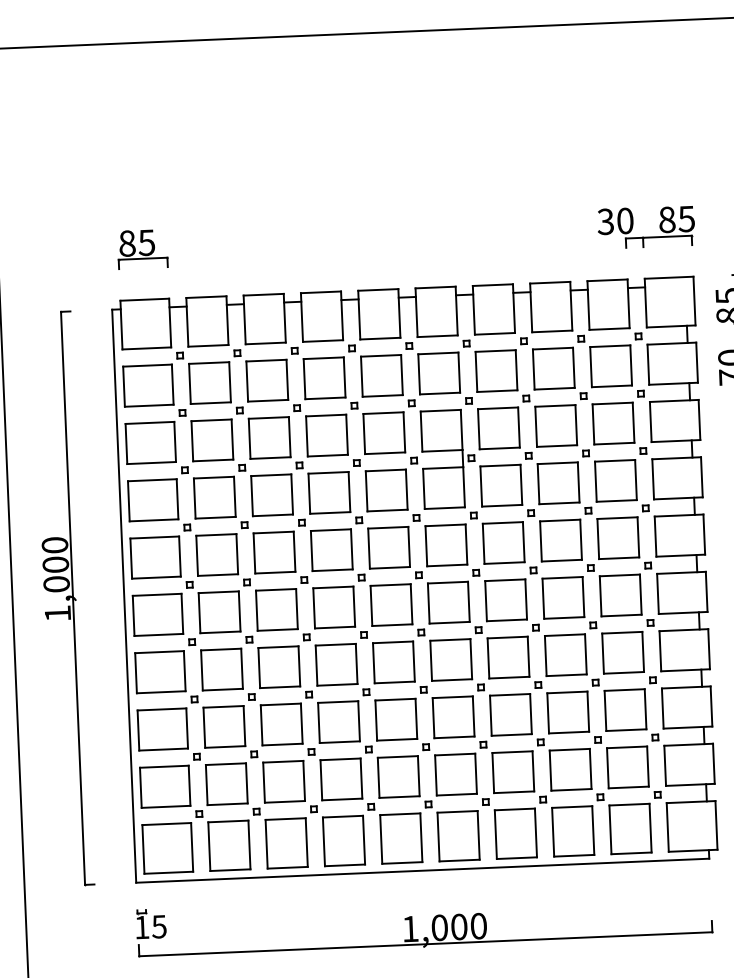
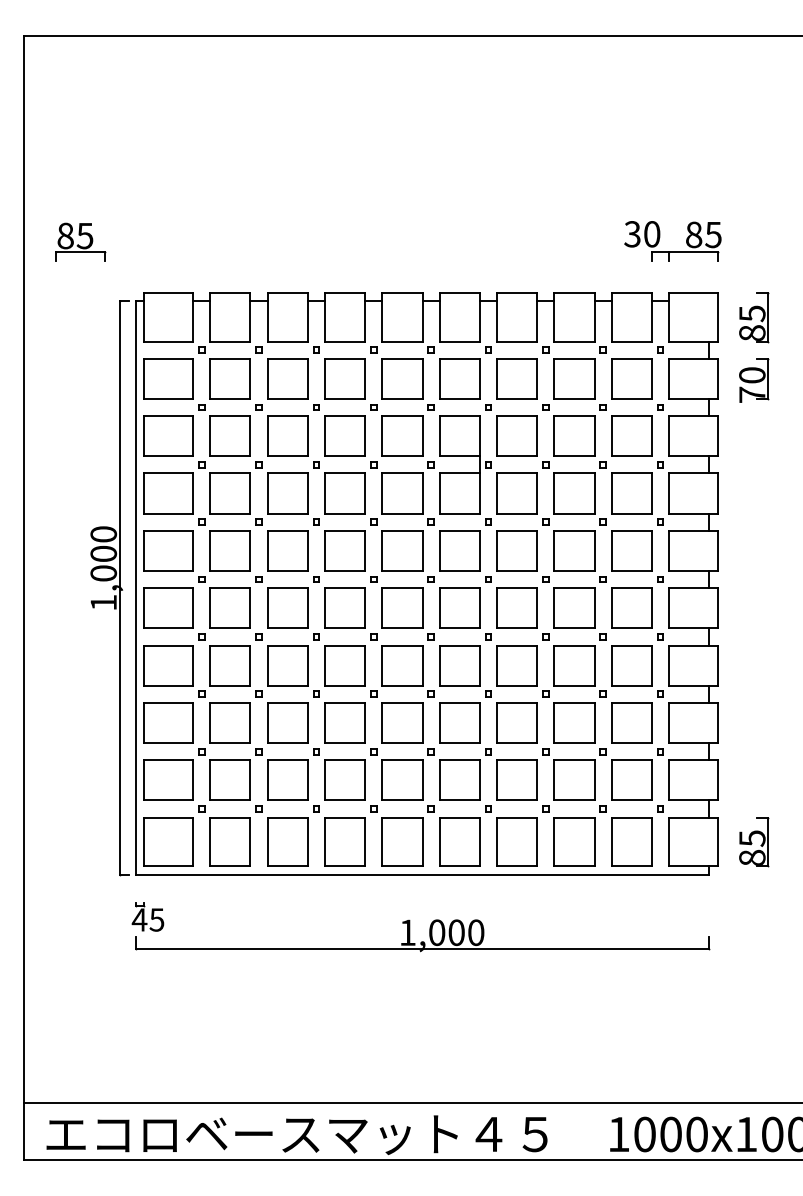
part: (142, 248) -> (80, 241), moved
part: (63, 599) -> (109, 588), moved
text: (141, 927) -> (139, 919), 15 -> 45

